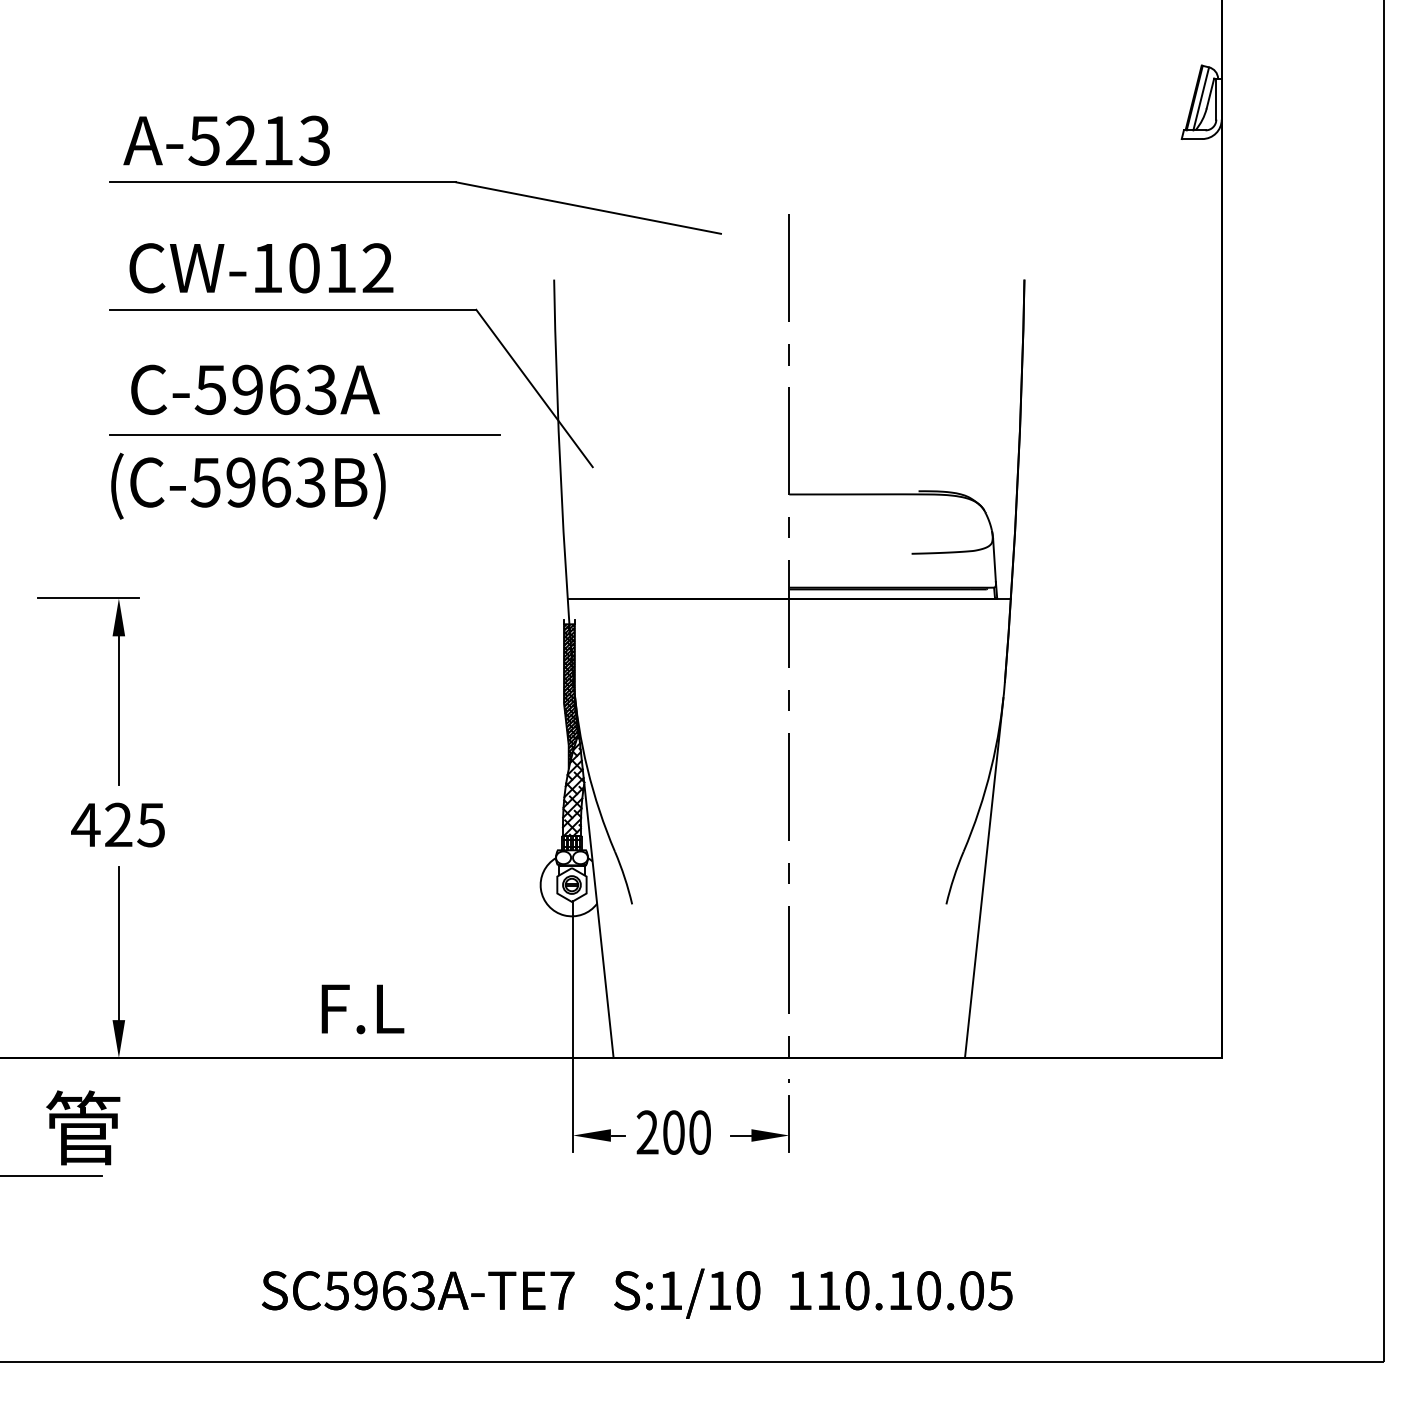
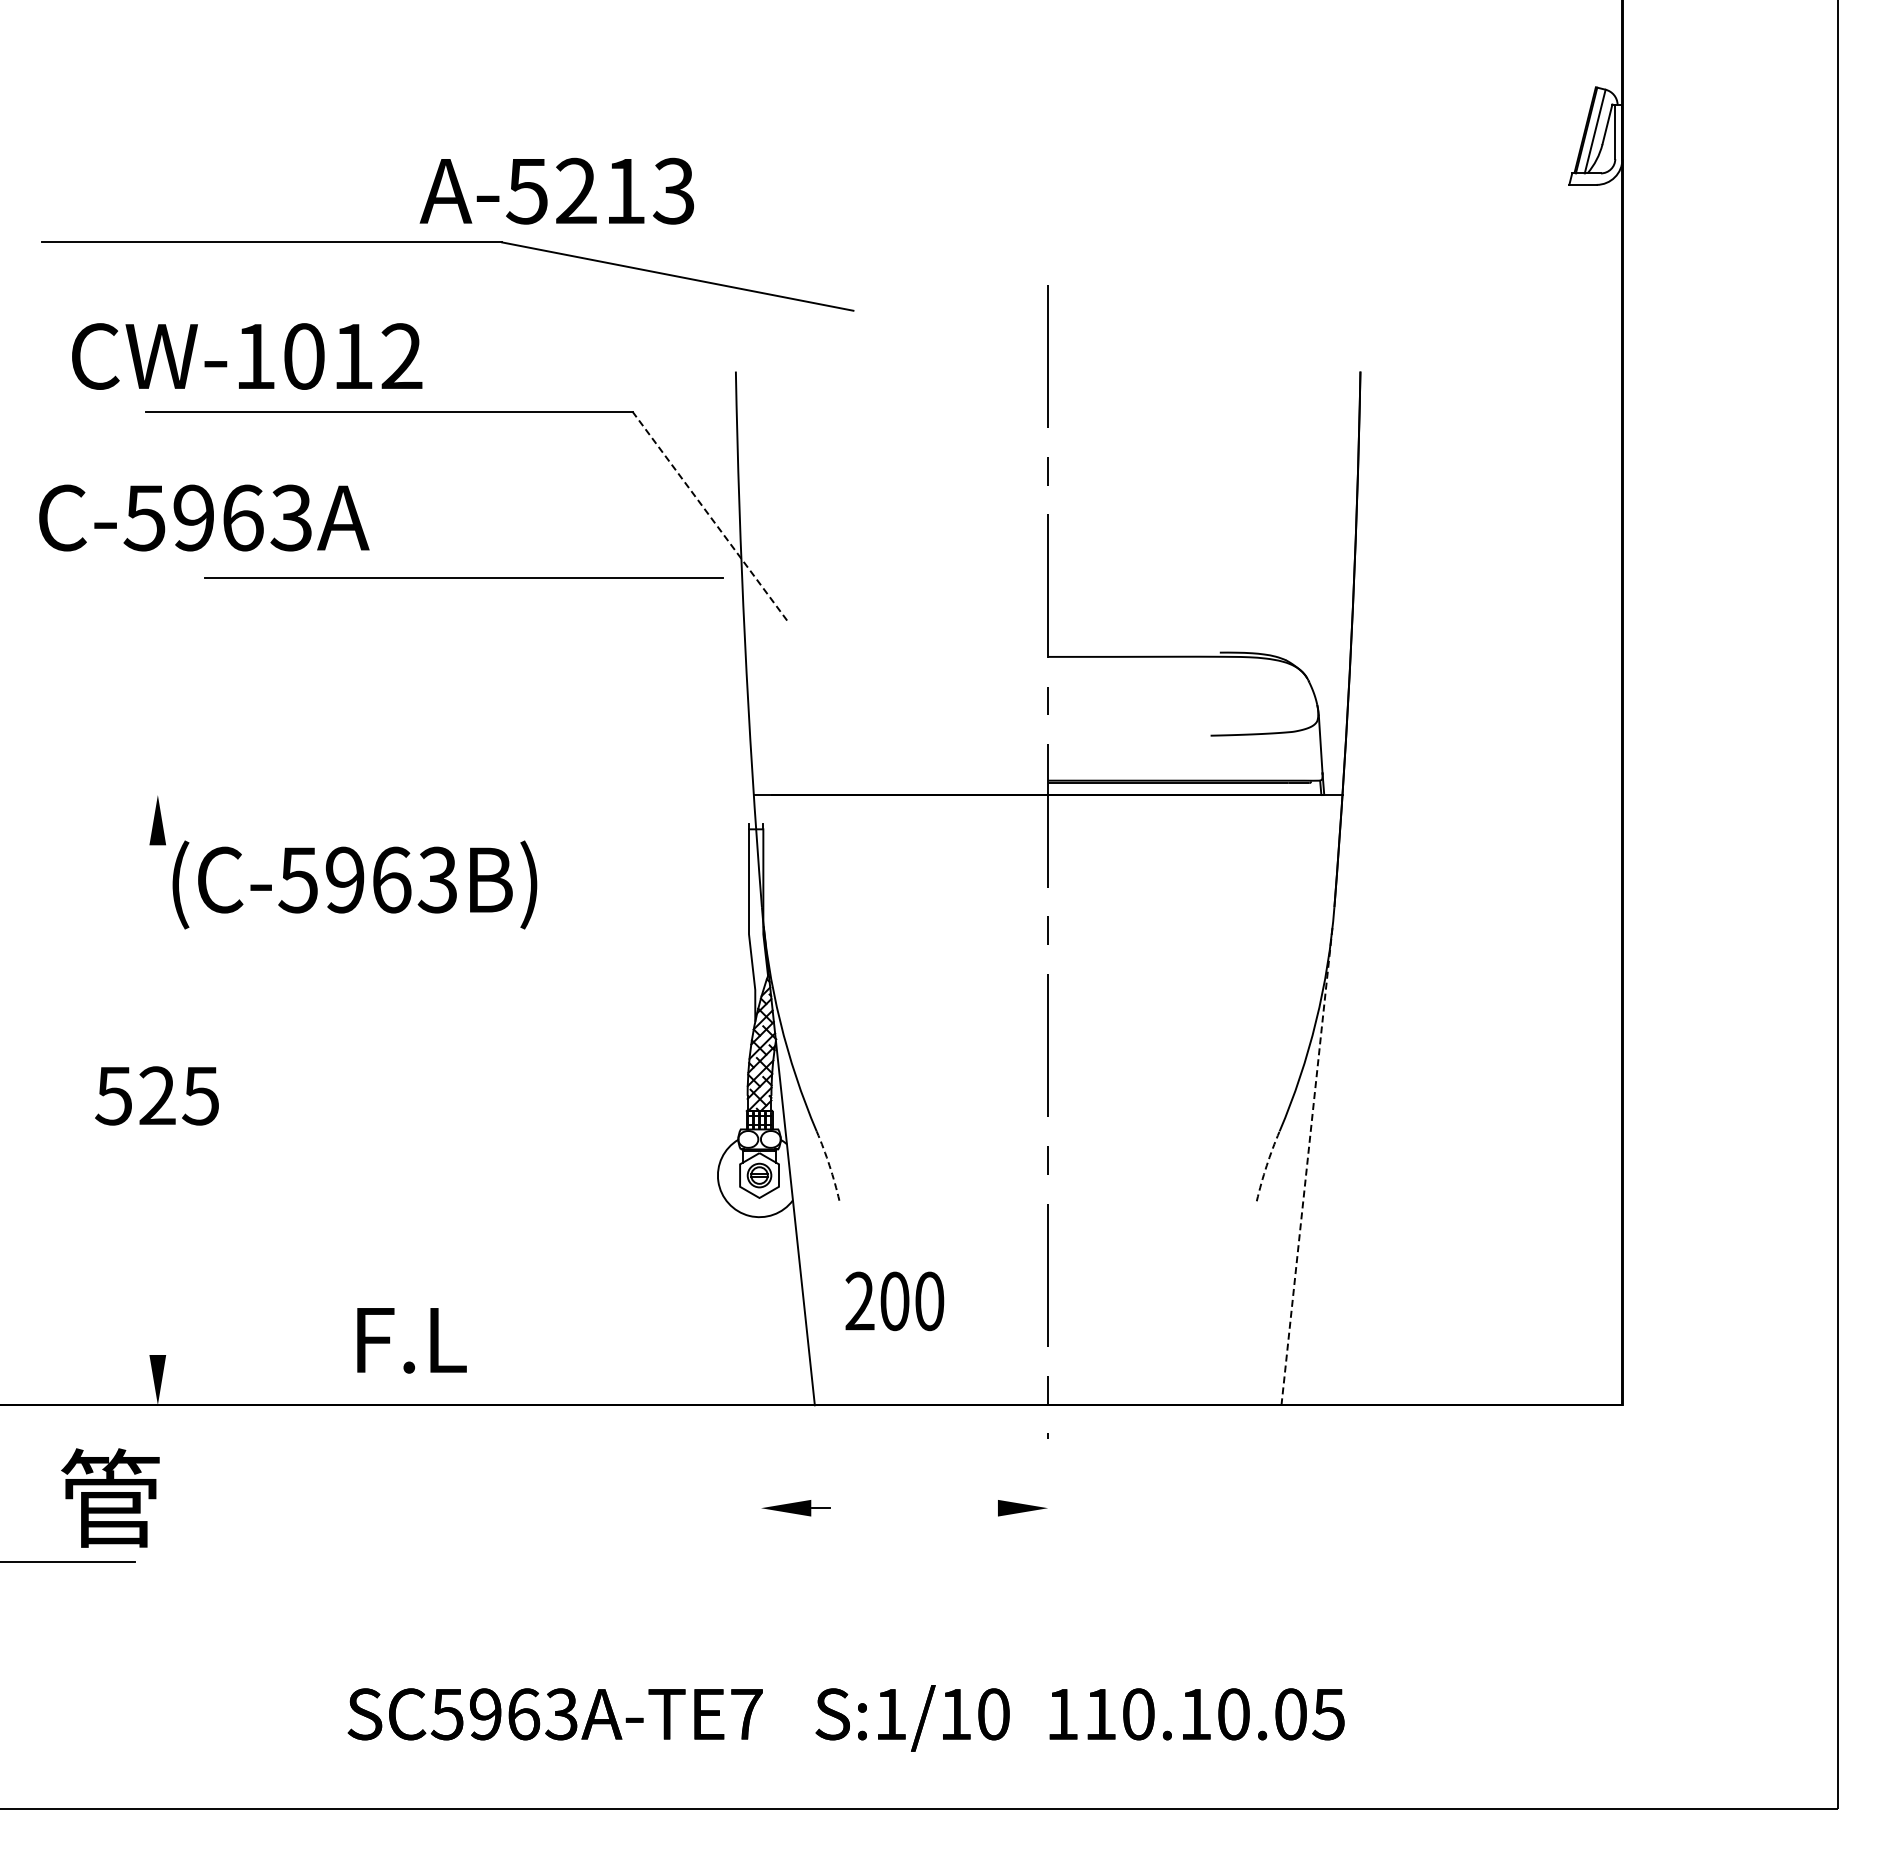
text: (226, 140) -> (556, 190), moved
part: (415, 182) -> (447, 242), moved
text: (261, 268) -> (247, 356), moved
line: (534, 388) -> (709, 516), solid -> dashed
text: (255, 389) -> (204, 517), moved
line: (304, 434) -> (463, 577), moved
text: (248, 485) -> (354, 884), moved
line: (88, 598) -> (117, 795), removed
hatch: (571, 695) -> (758, 924), removed
line: (118, 702) -> (157, 933), removed
text: (85, 825) -> (113, 1096), 425 -> 525
arc: (624, 877) -> (829, 1165), solid -> dashed
arc: (953, 877) -> (1266, 1165), solid -> dashed
line: (984, 877) -> (1307, 1165), solid -> dashed
line: (118, 951) -> (157, 1263), removed
text: (362, 1009) -> (411, 1340), moved
line: (573, 1026) -> (761, 1363), removed
line: (789, 1123) -> (1048, 1492), removed
text: (673, 1132) -> (894, 1301), moved
line: (741, 1135) -> (984, 1508), removed

